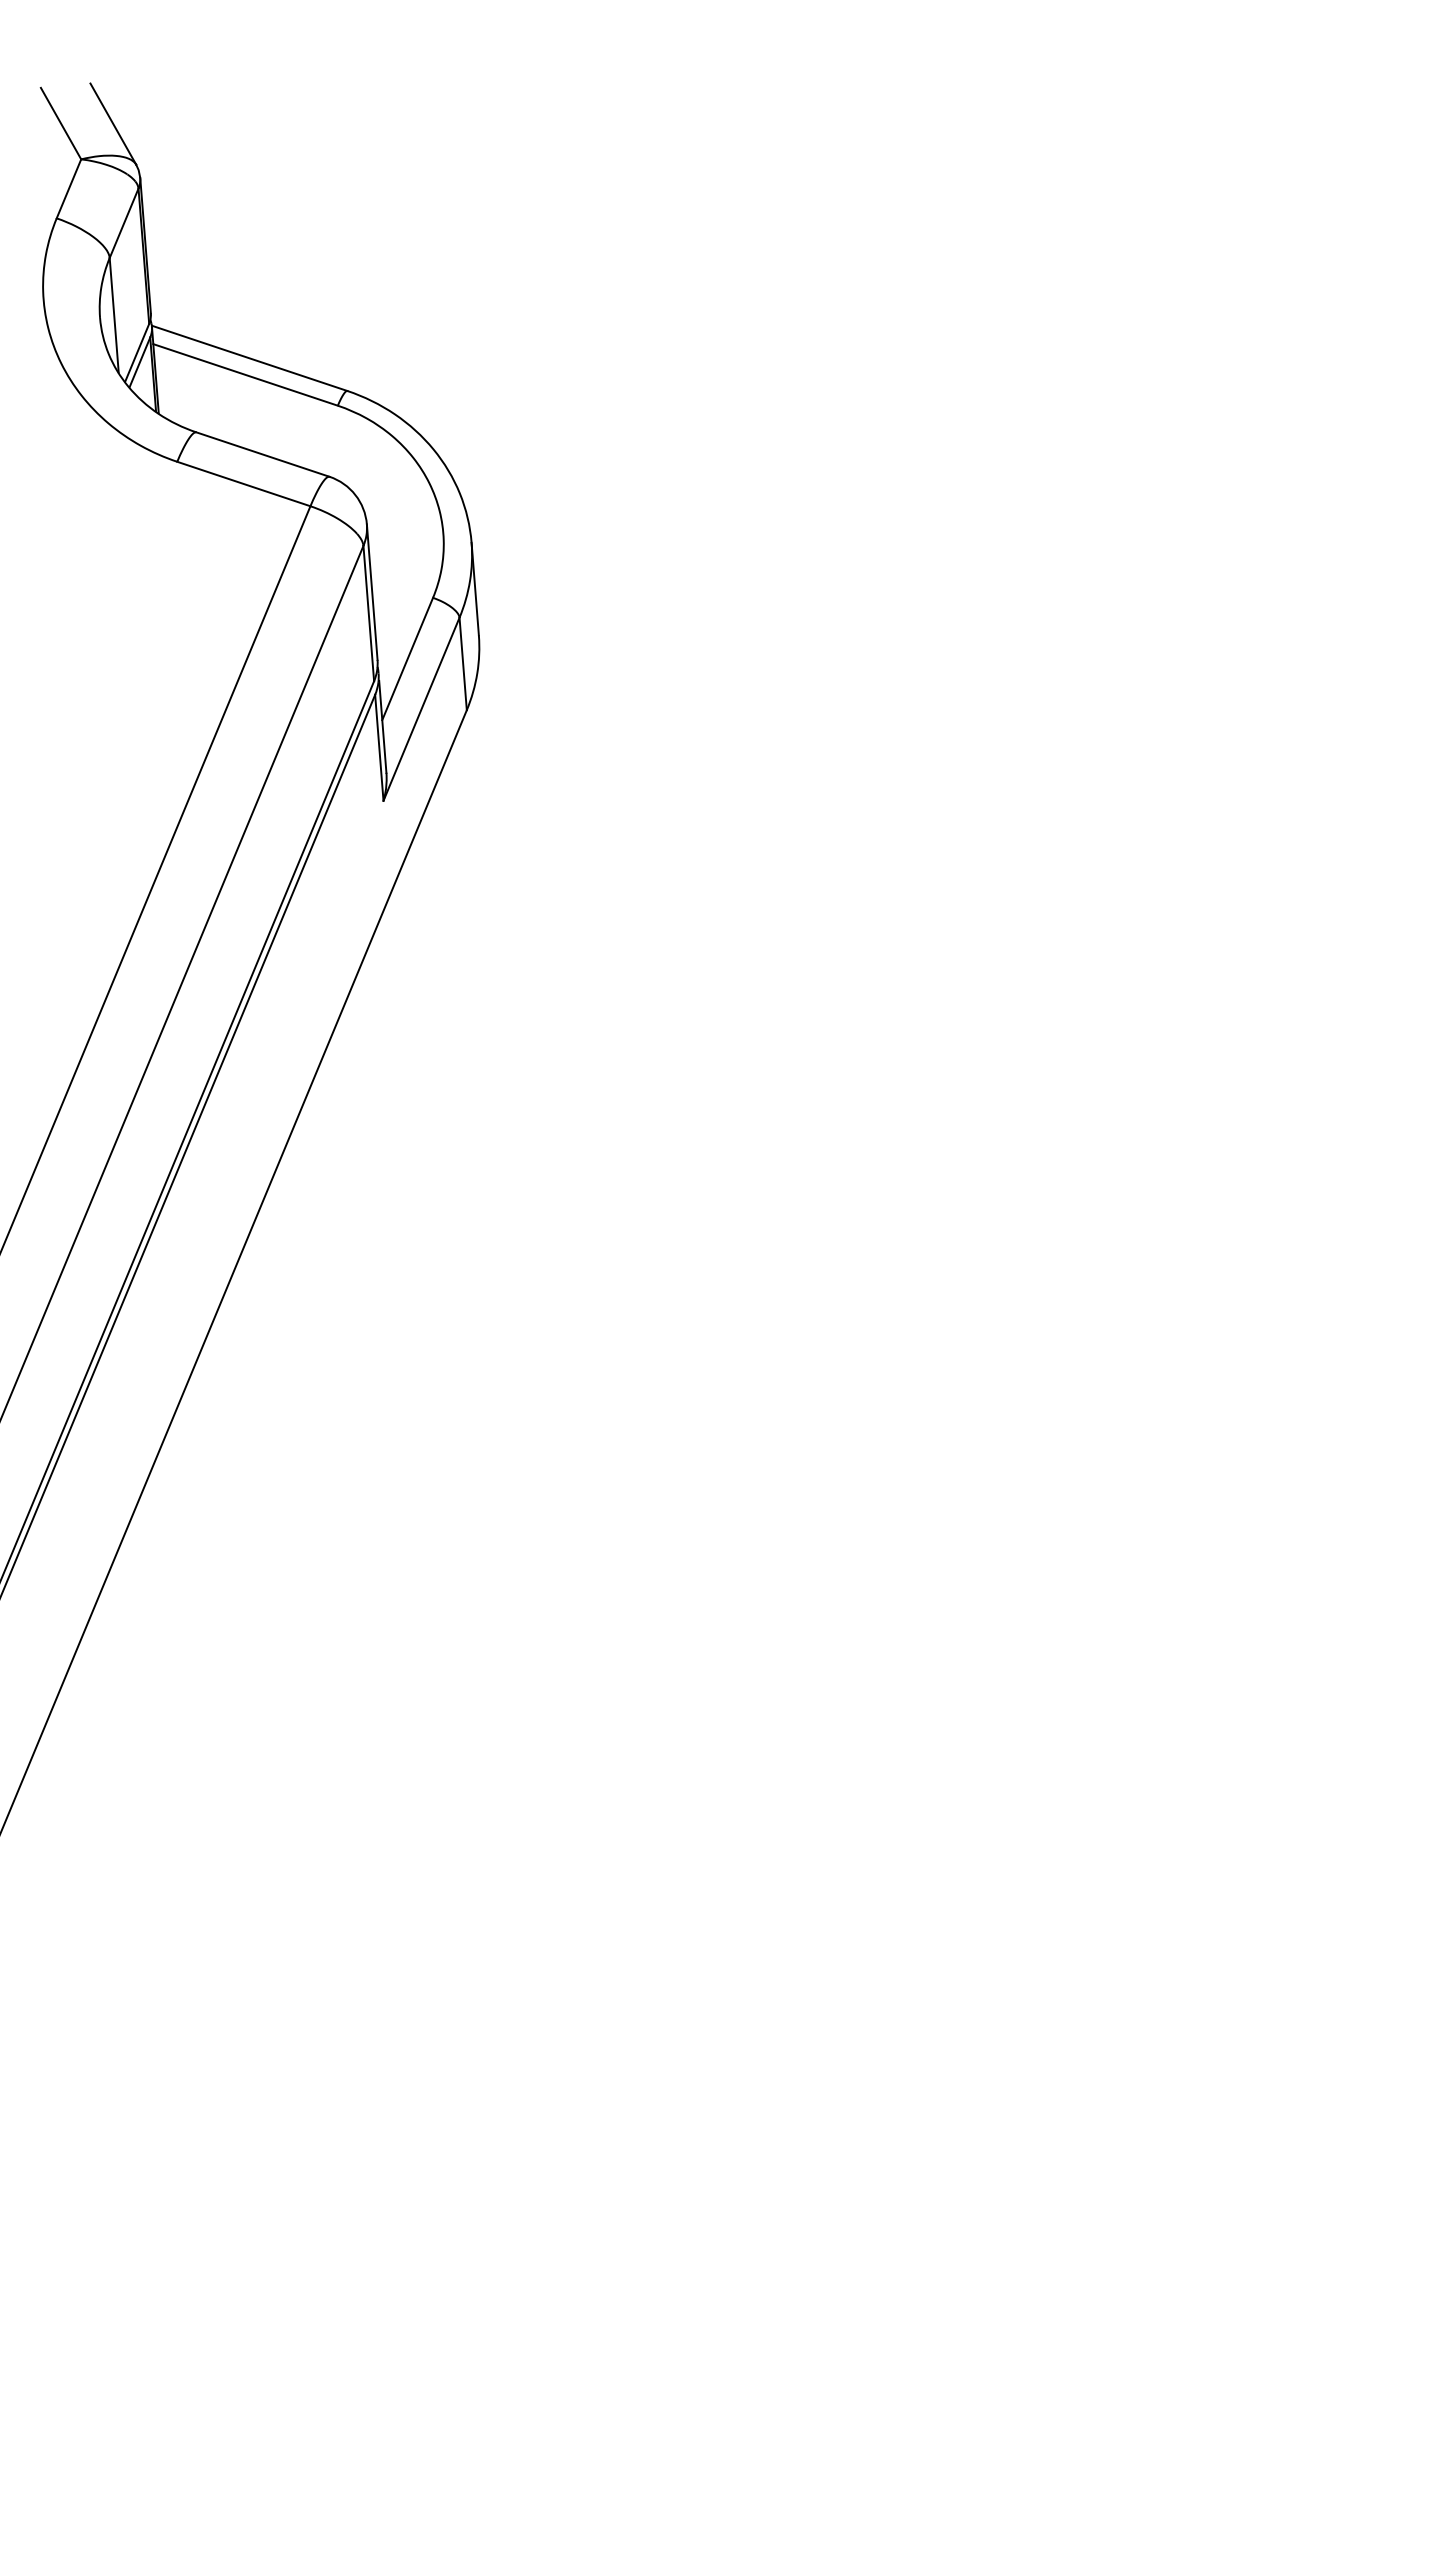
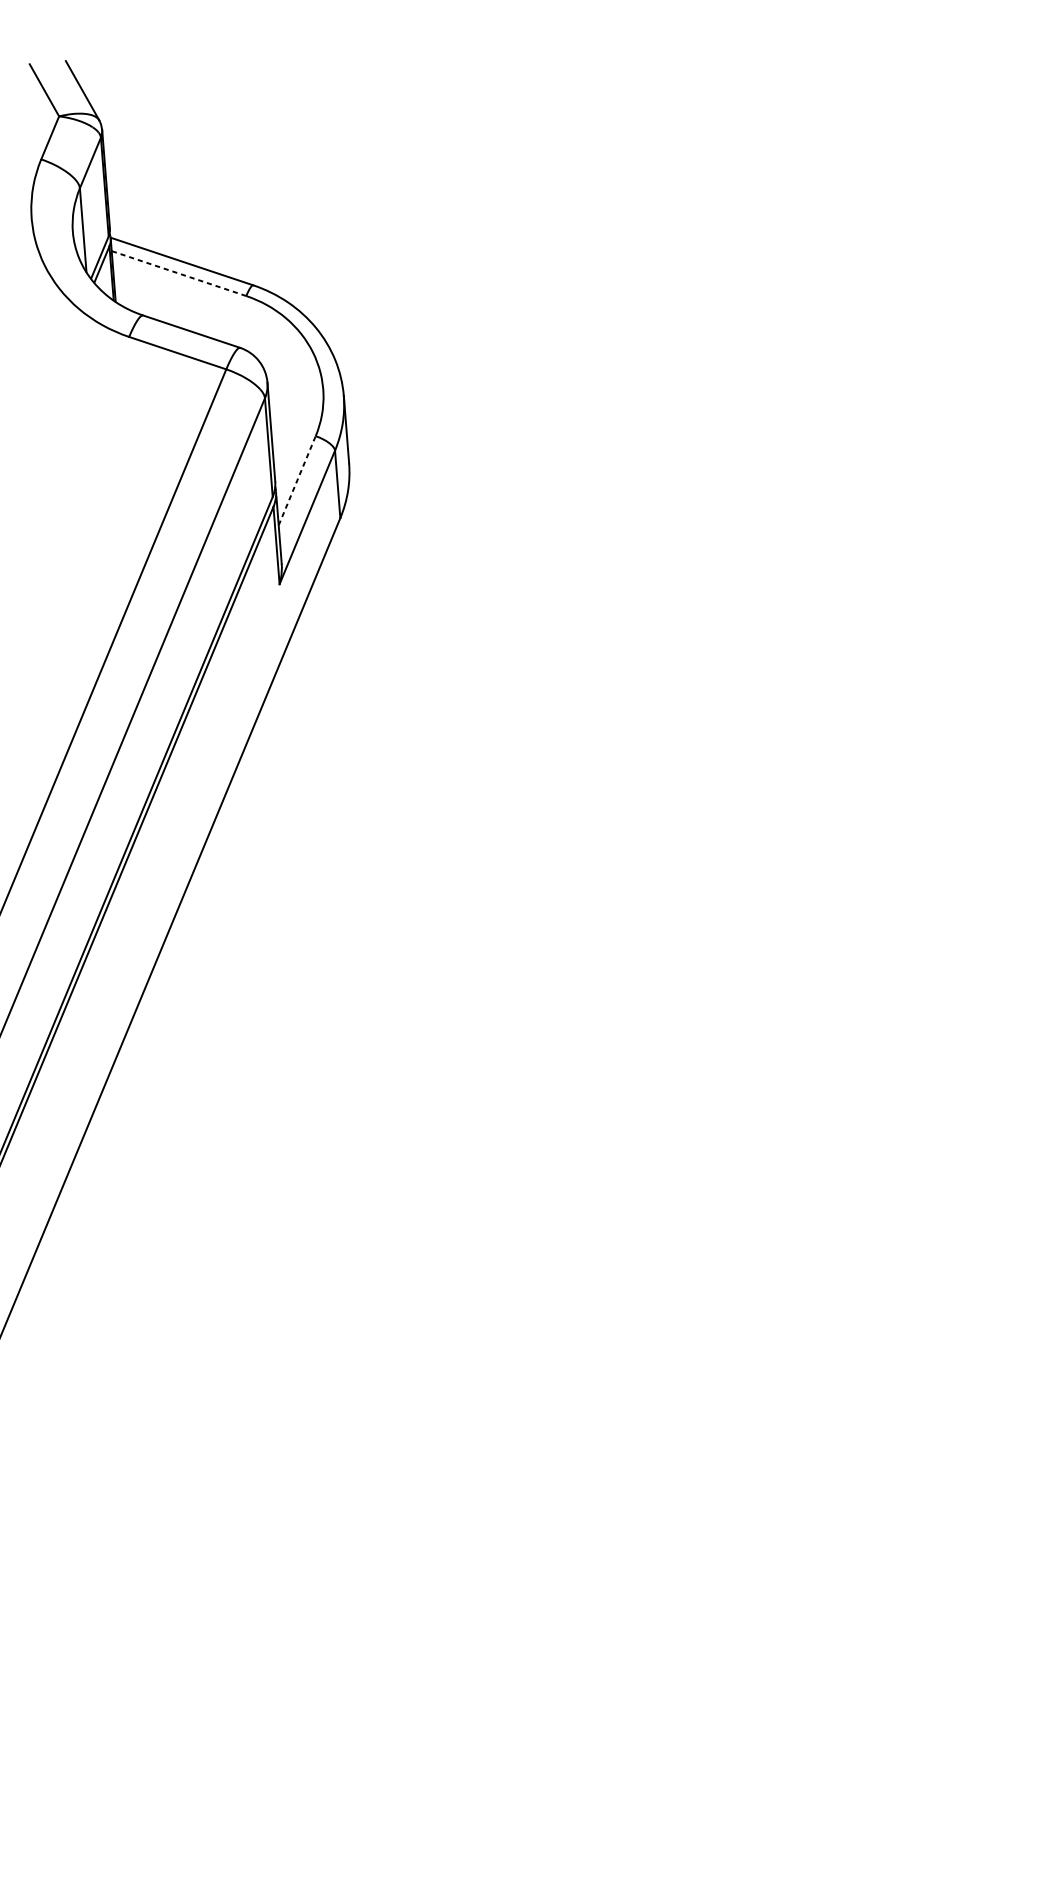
line: (245, 374) -> (178, 273), solid -> dashed
line: (407, 658) -> (297, 480), solid -> dashed

